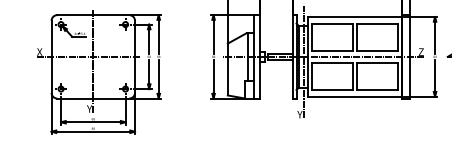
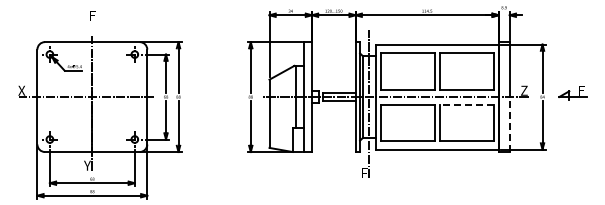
line: (377, 62) -> (466, 104), solid -> dashed
line: (409, 77) -> (509, 124), solid -> dashed
text: (299, 114) -> (364, 173), Y -> F

